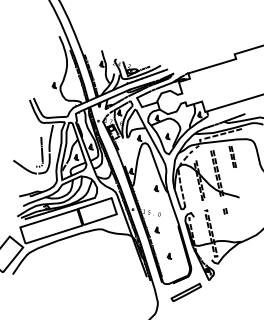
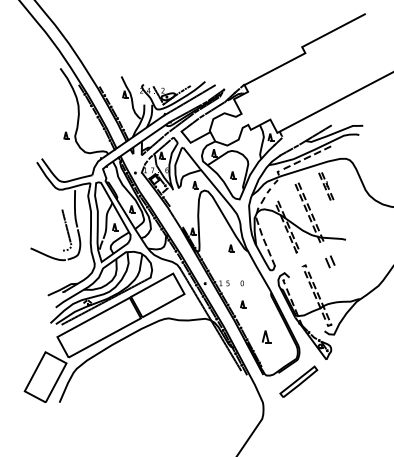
part: (225, 211) -> (330, 261), size x1.6
part: (169, 255) -> (266, 336), size x1.6

